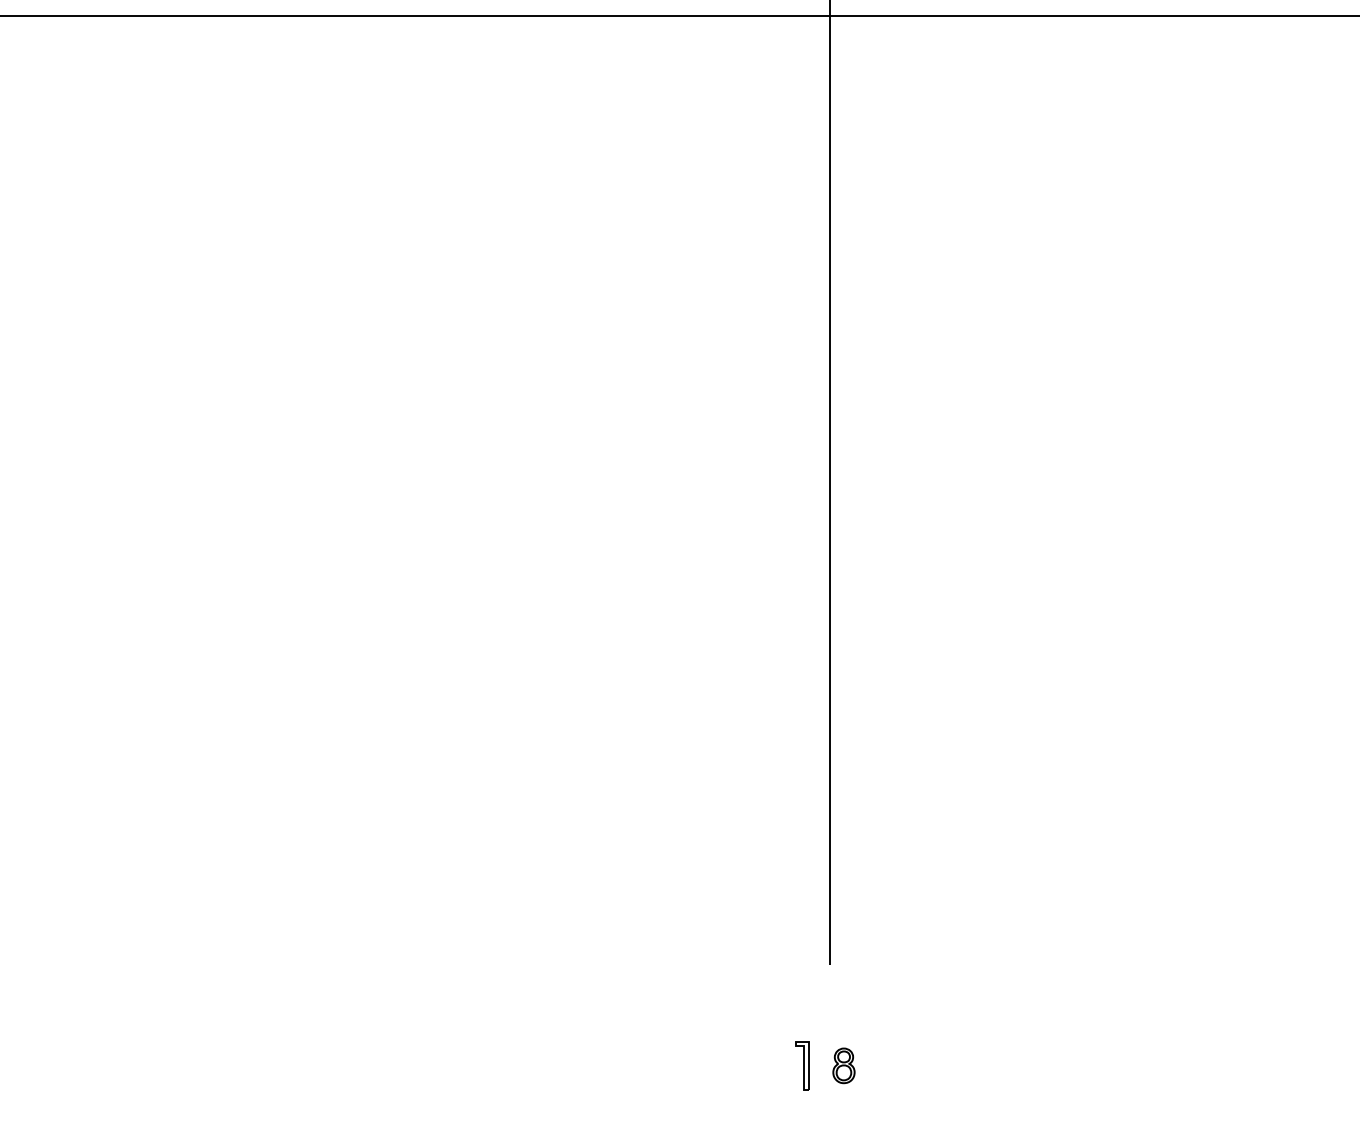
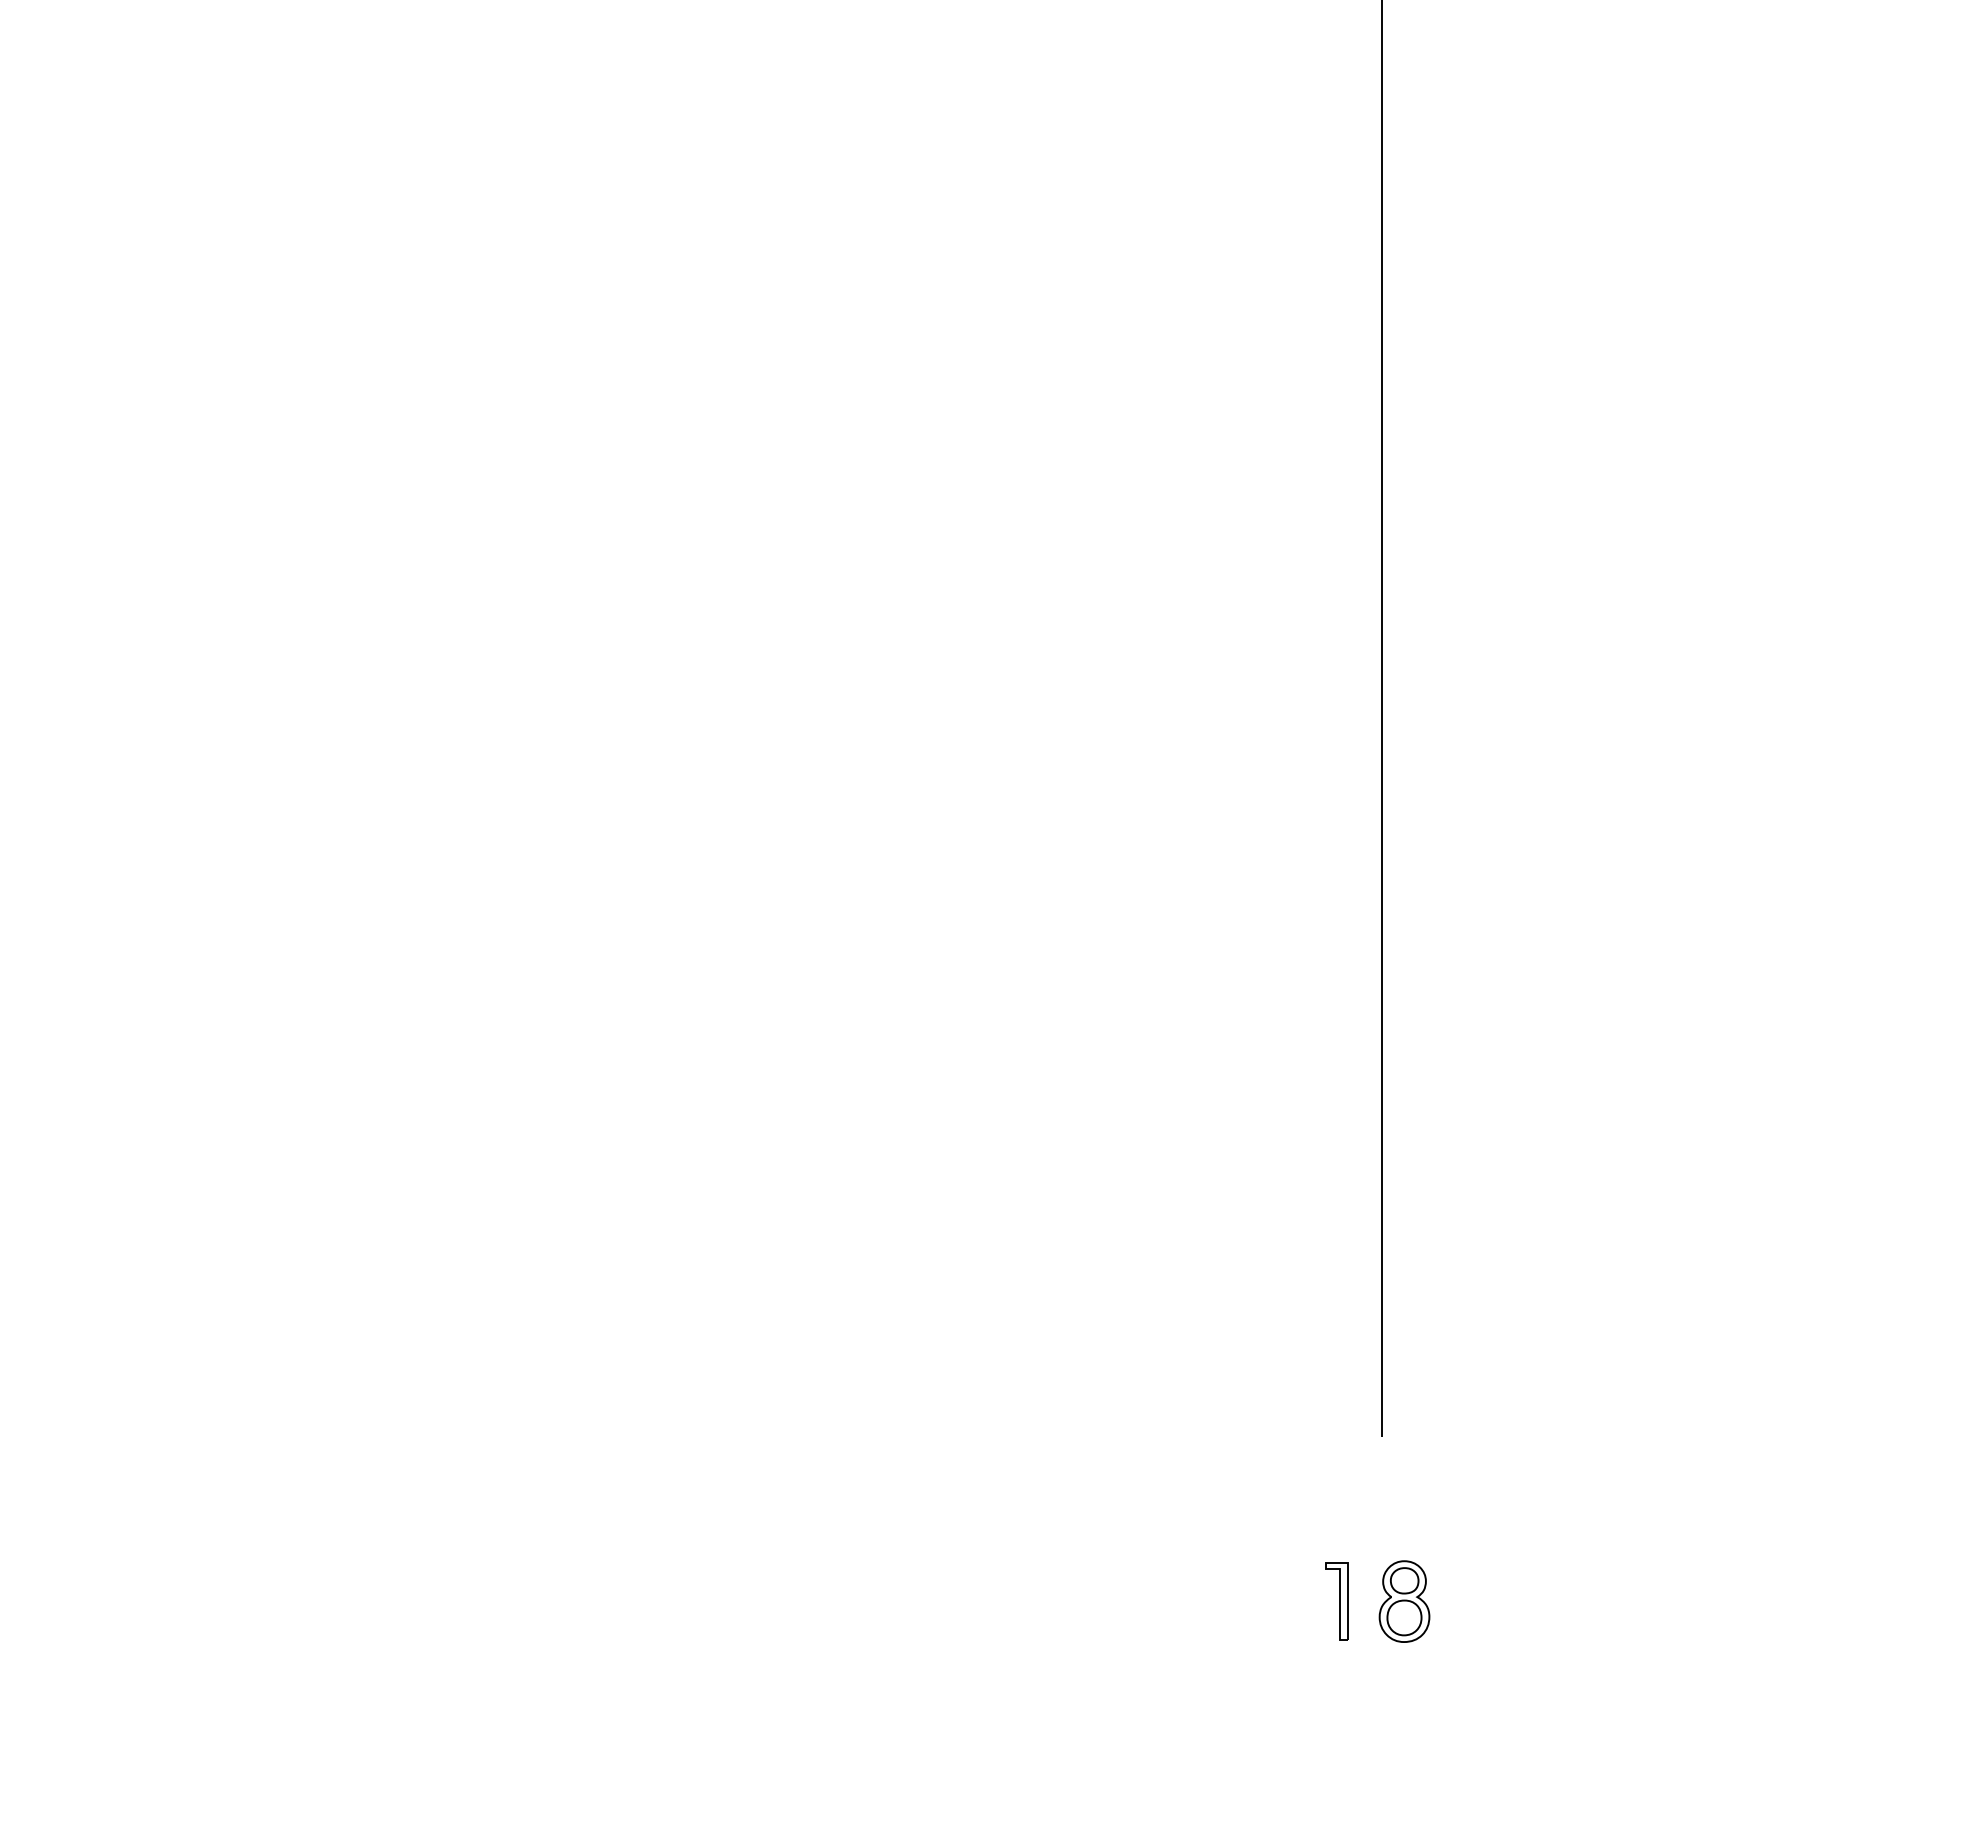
part: (843, 1065) -> (1403, 1601), size x1.43

